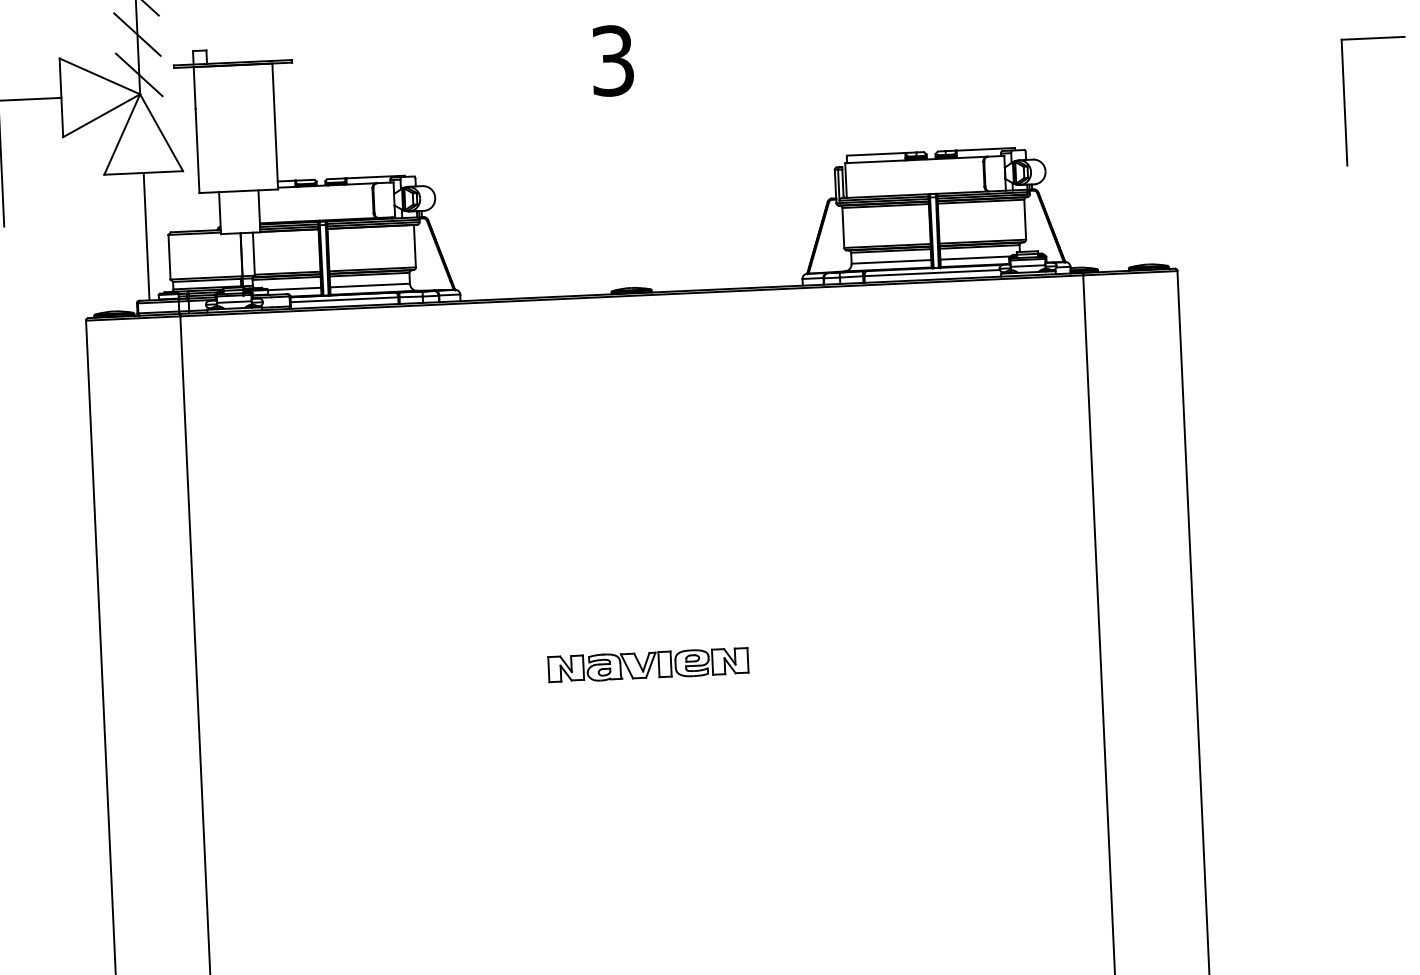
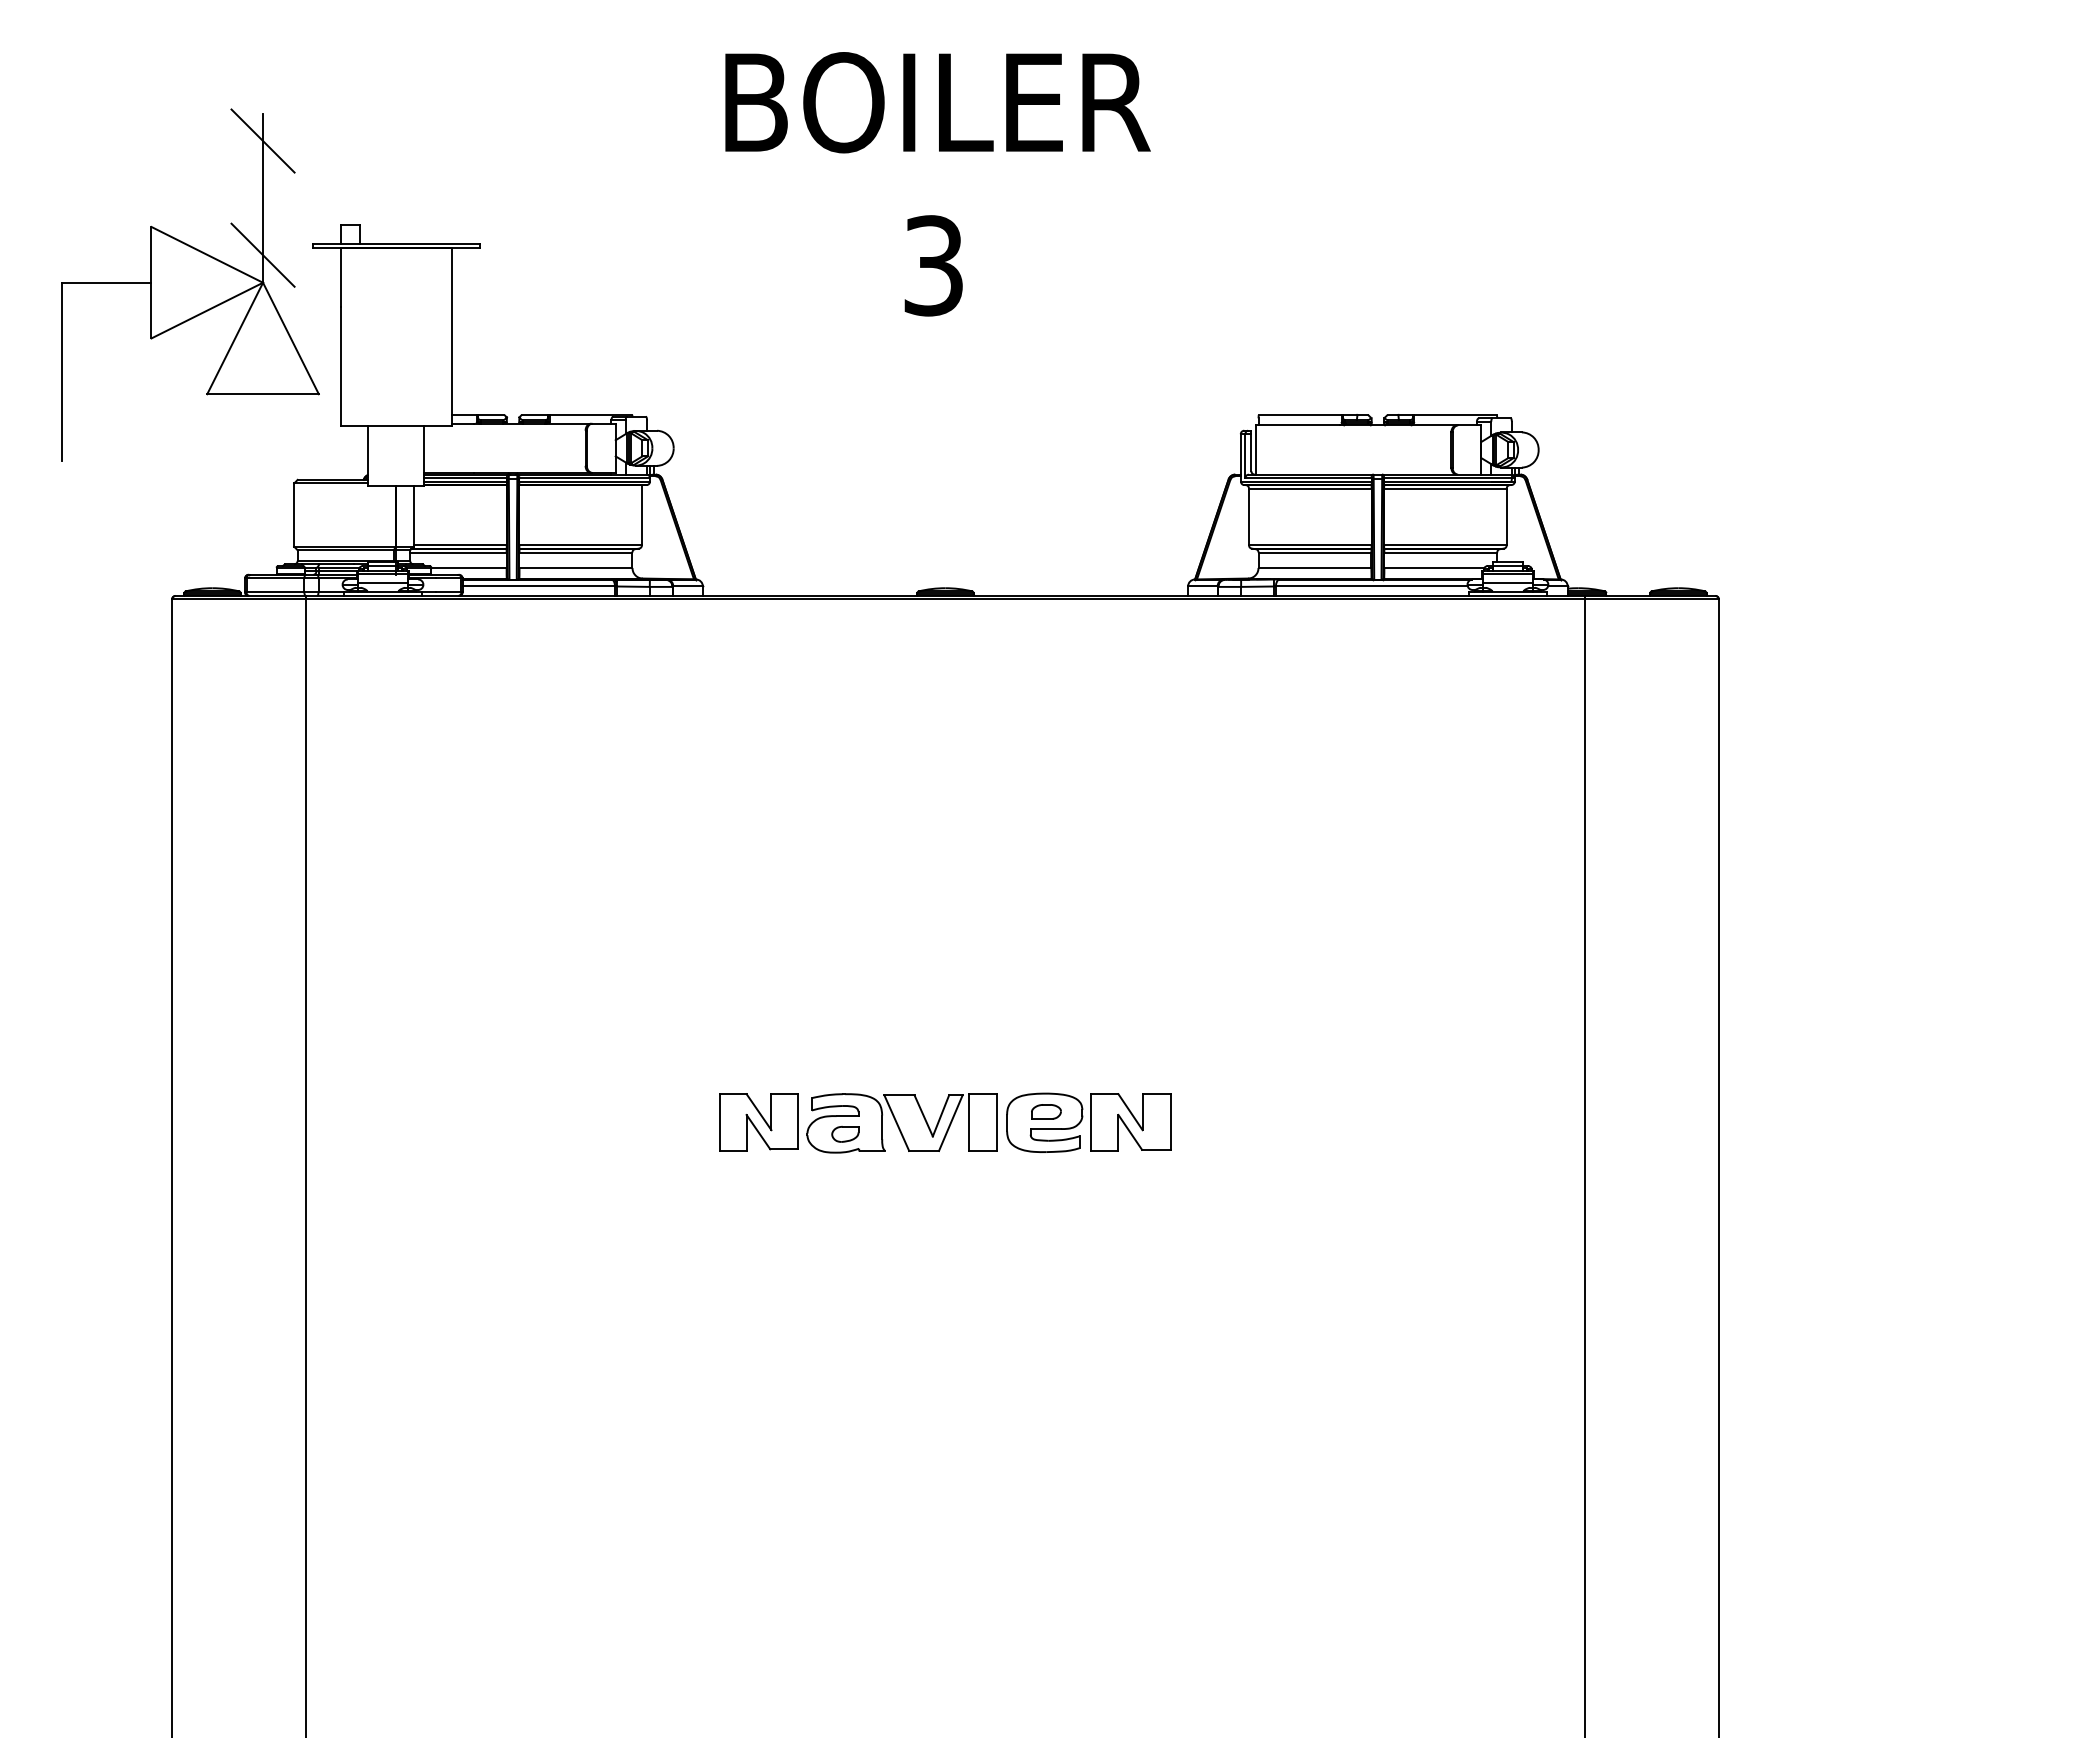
line: (137, 34) -> (262, 197), removed
part: (1344, 102) -> (1966, 371), removed
line: (146, 236) -> (263, 484), removed
part: (647, 664) -> (944, 1122), size x1.6

